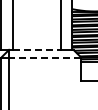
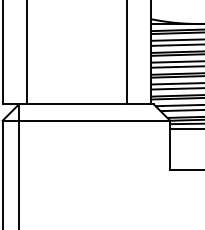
line: (36, 49) -> (76, 103), dashed -> solid
line: (44, 57) -> (93, 120), dashed -> solid

